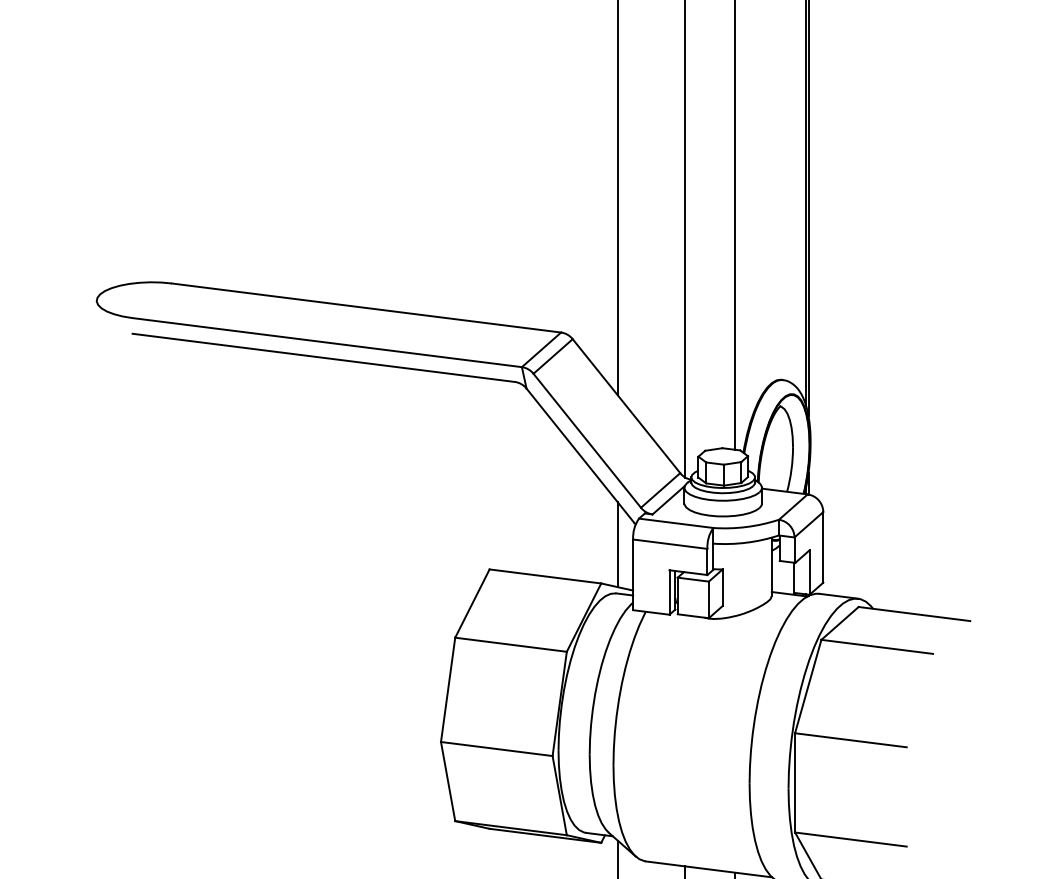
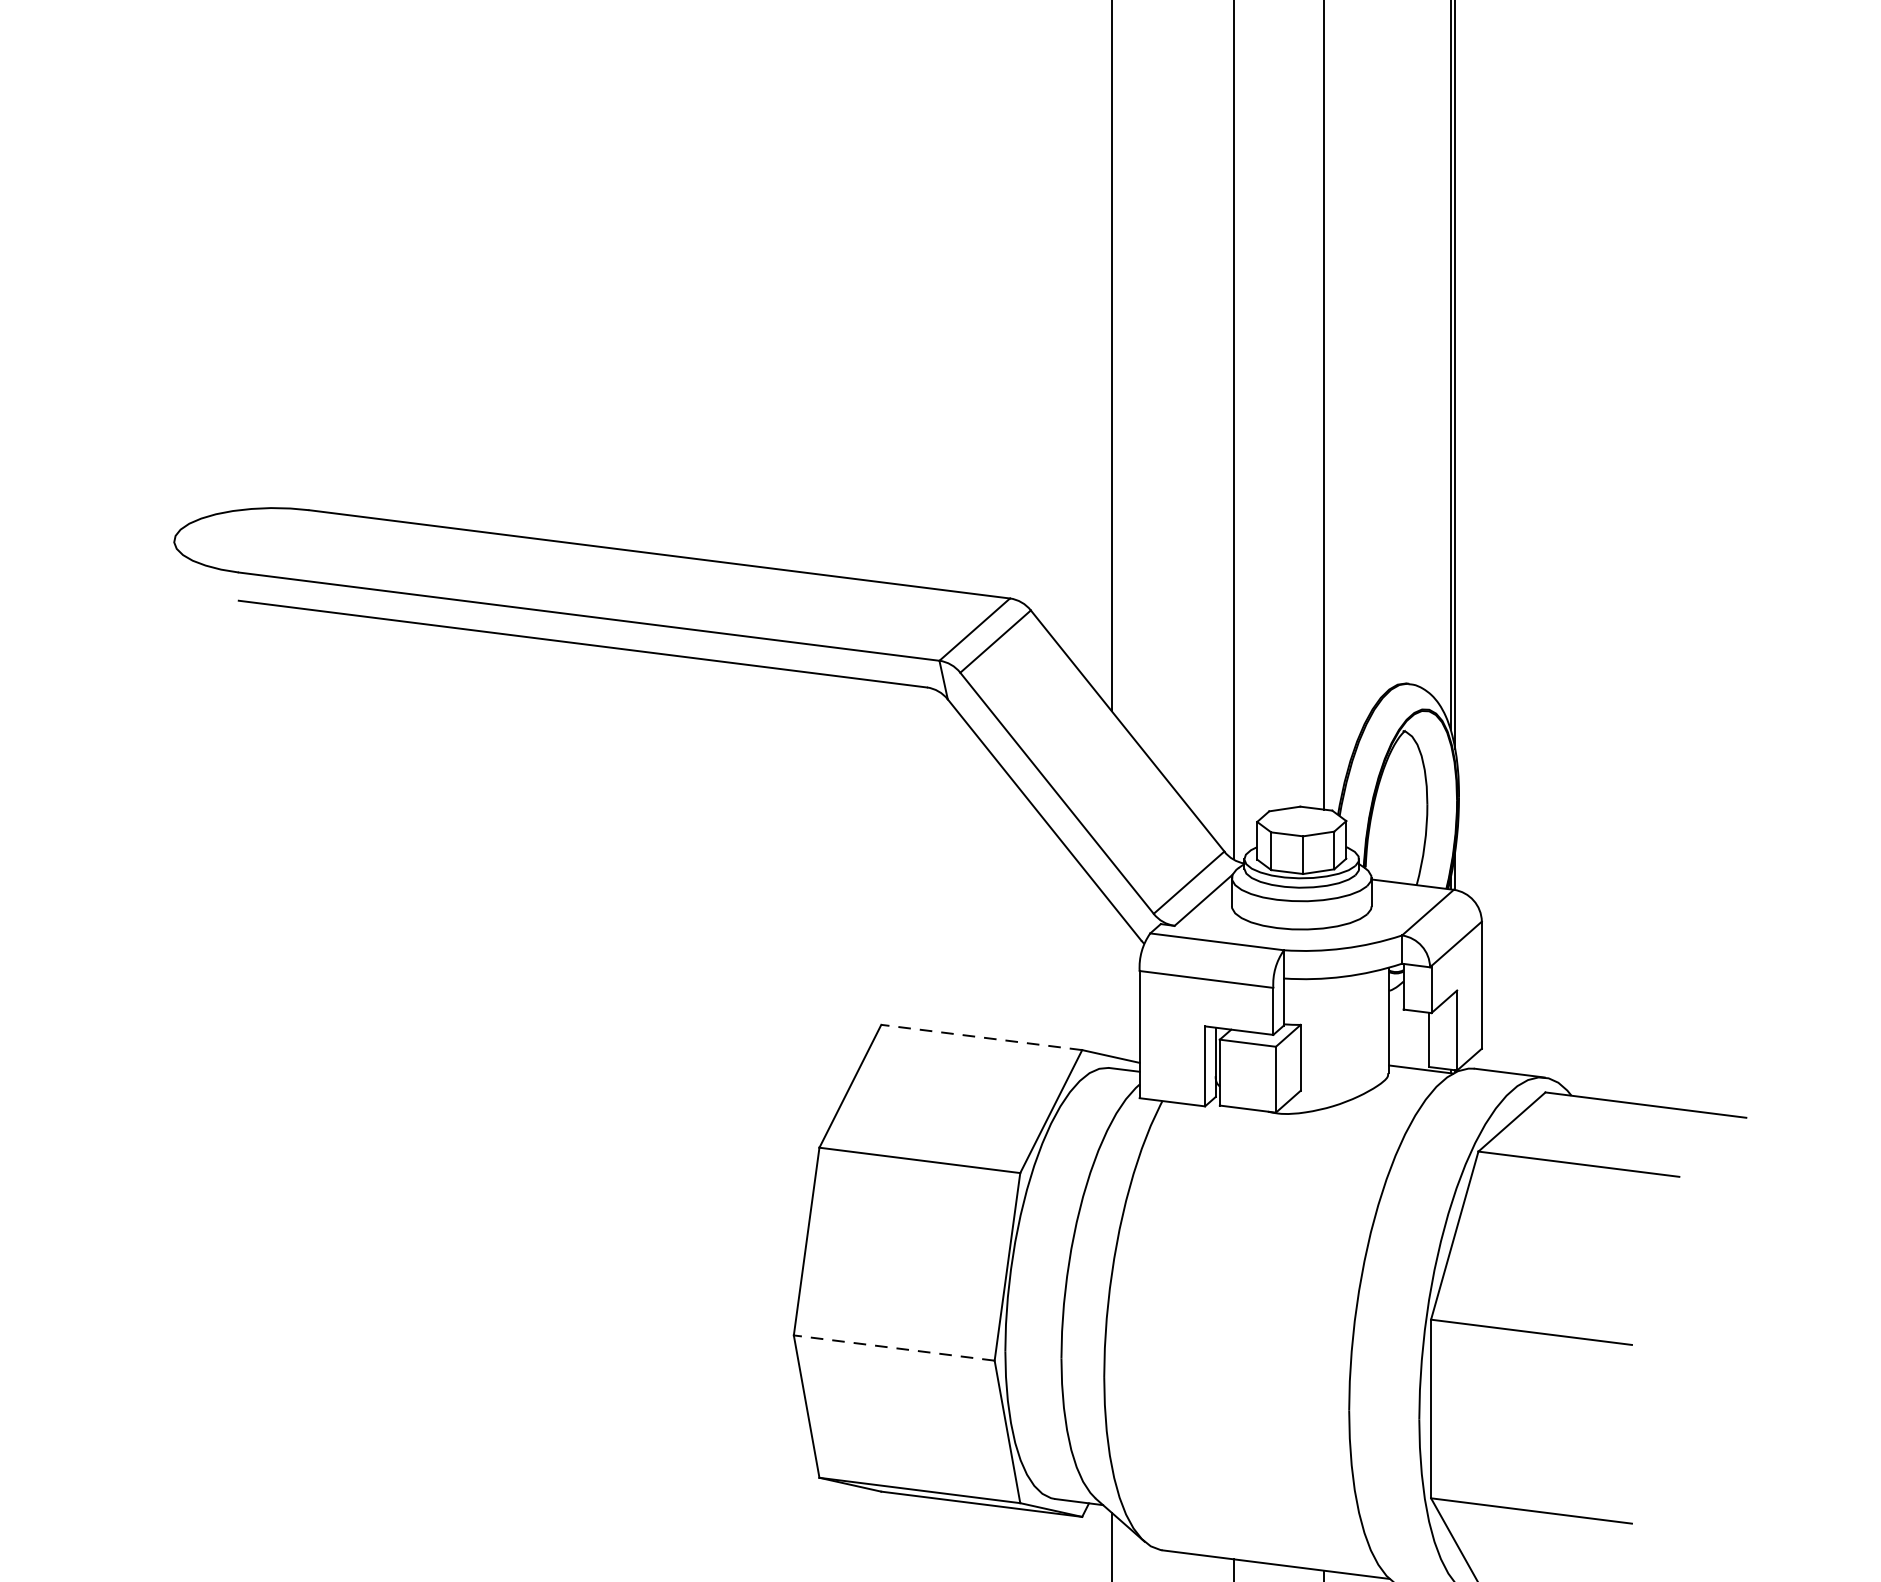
line: (617, 544) -> (1111, 979), removed
line: (544, 576) -> (980, 1037), solid -> dashed
line: (496, 748) -> (893, 1347), solid -> dashed

